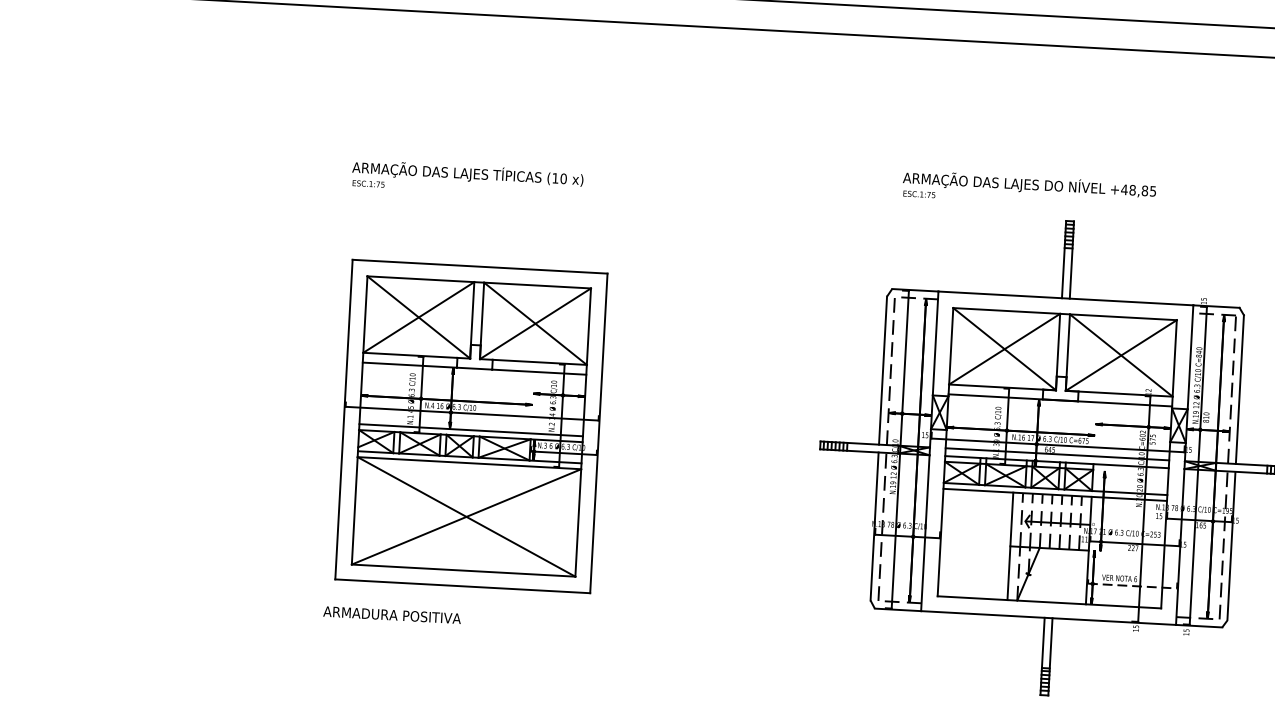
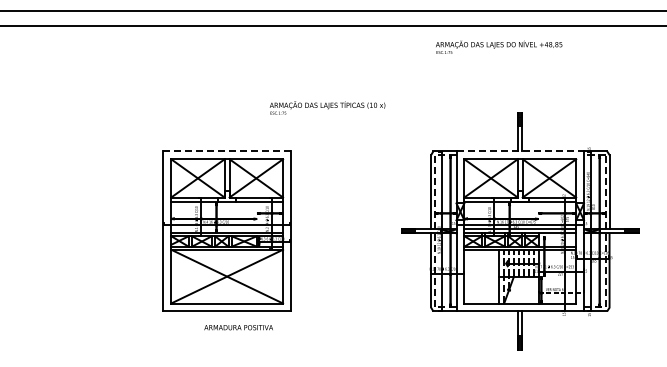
text: (467, 177) -> (327, 107), moved
text: (1030, 188) -> (499, 46), moved
line: (480, 266) -> (227, 151), solid -> dashed
line: (1066, 298) -> (520, 151), solid -> dashed
text: (391, 614) -> (238, 327), moved

